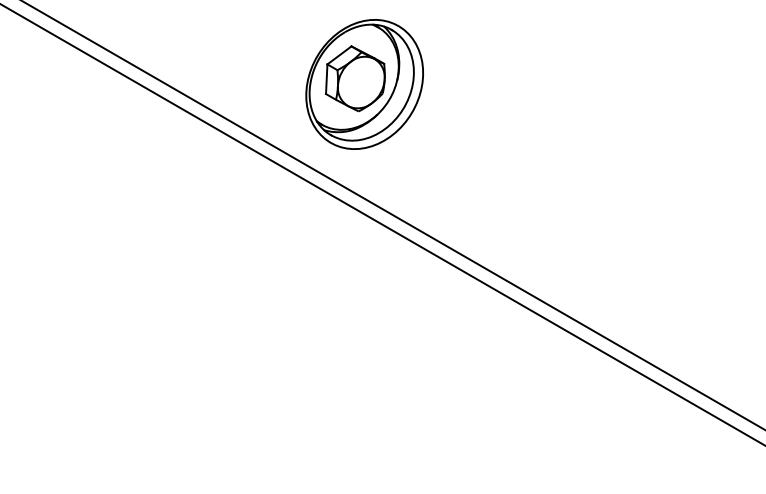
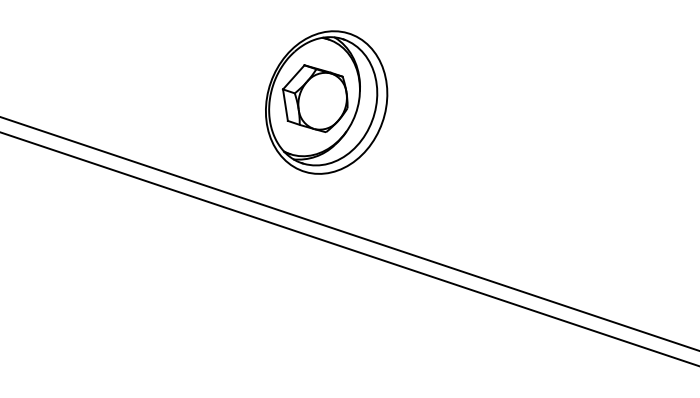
part: (364, 84) -> (326, 102), moved

